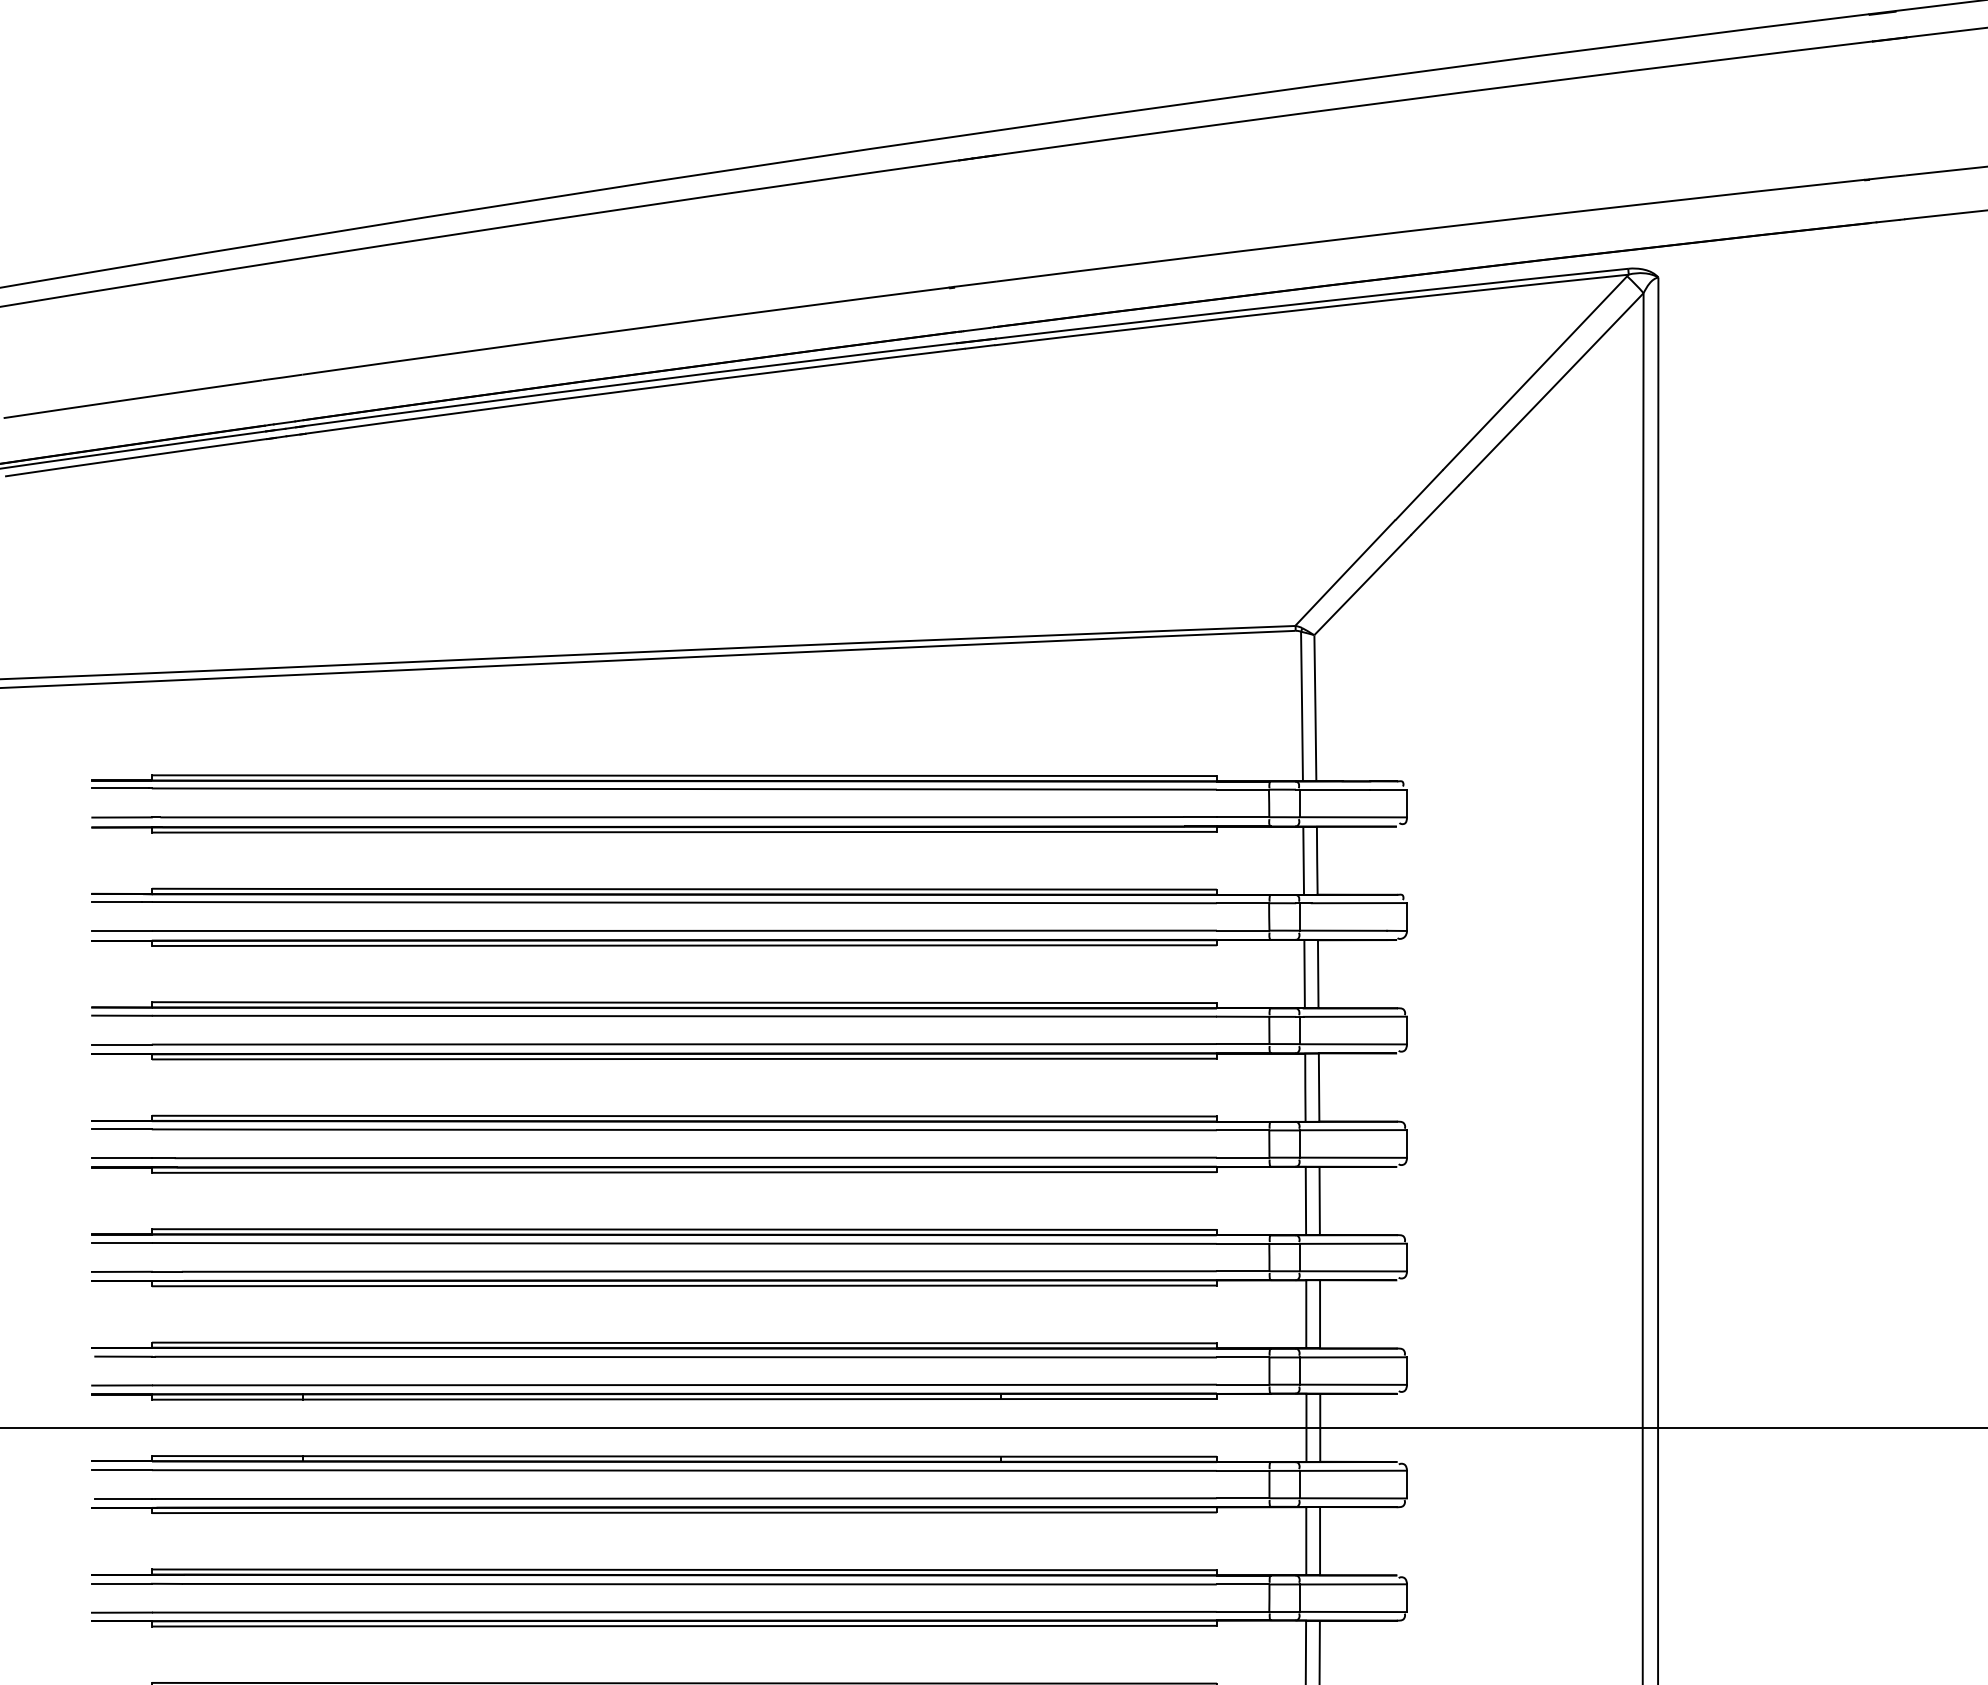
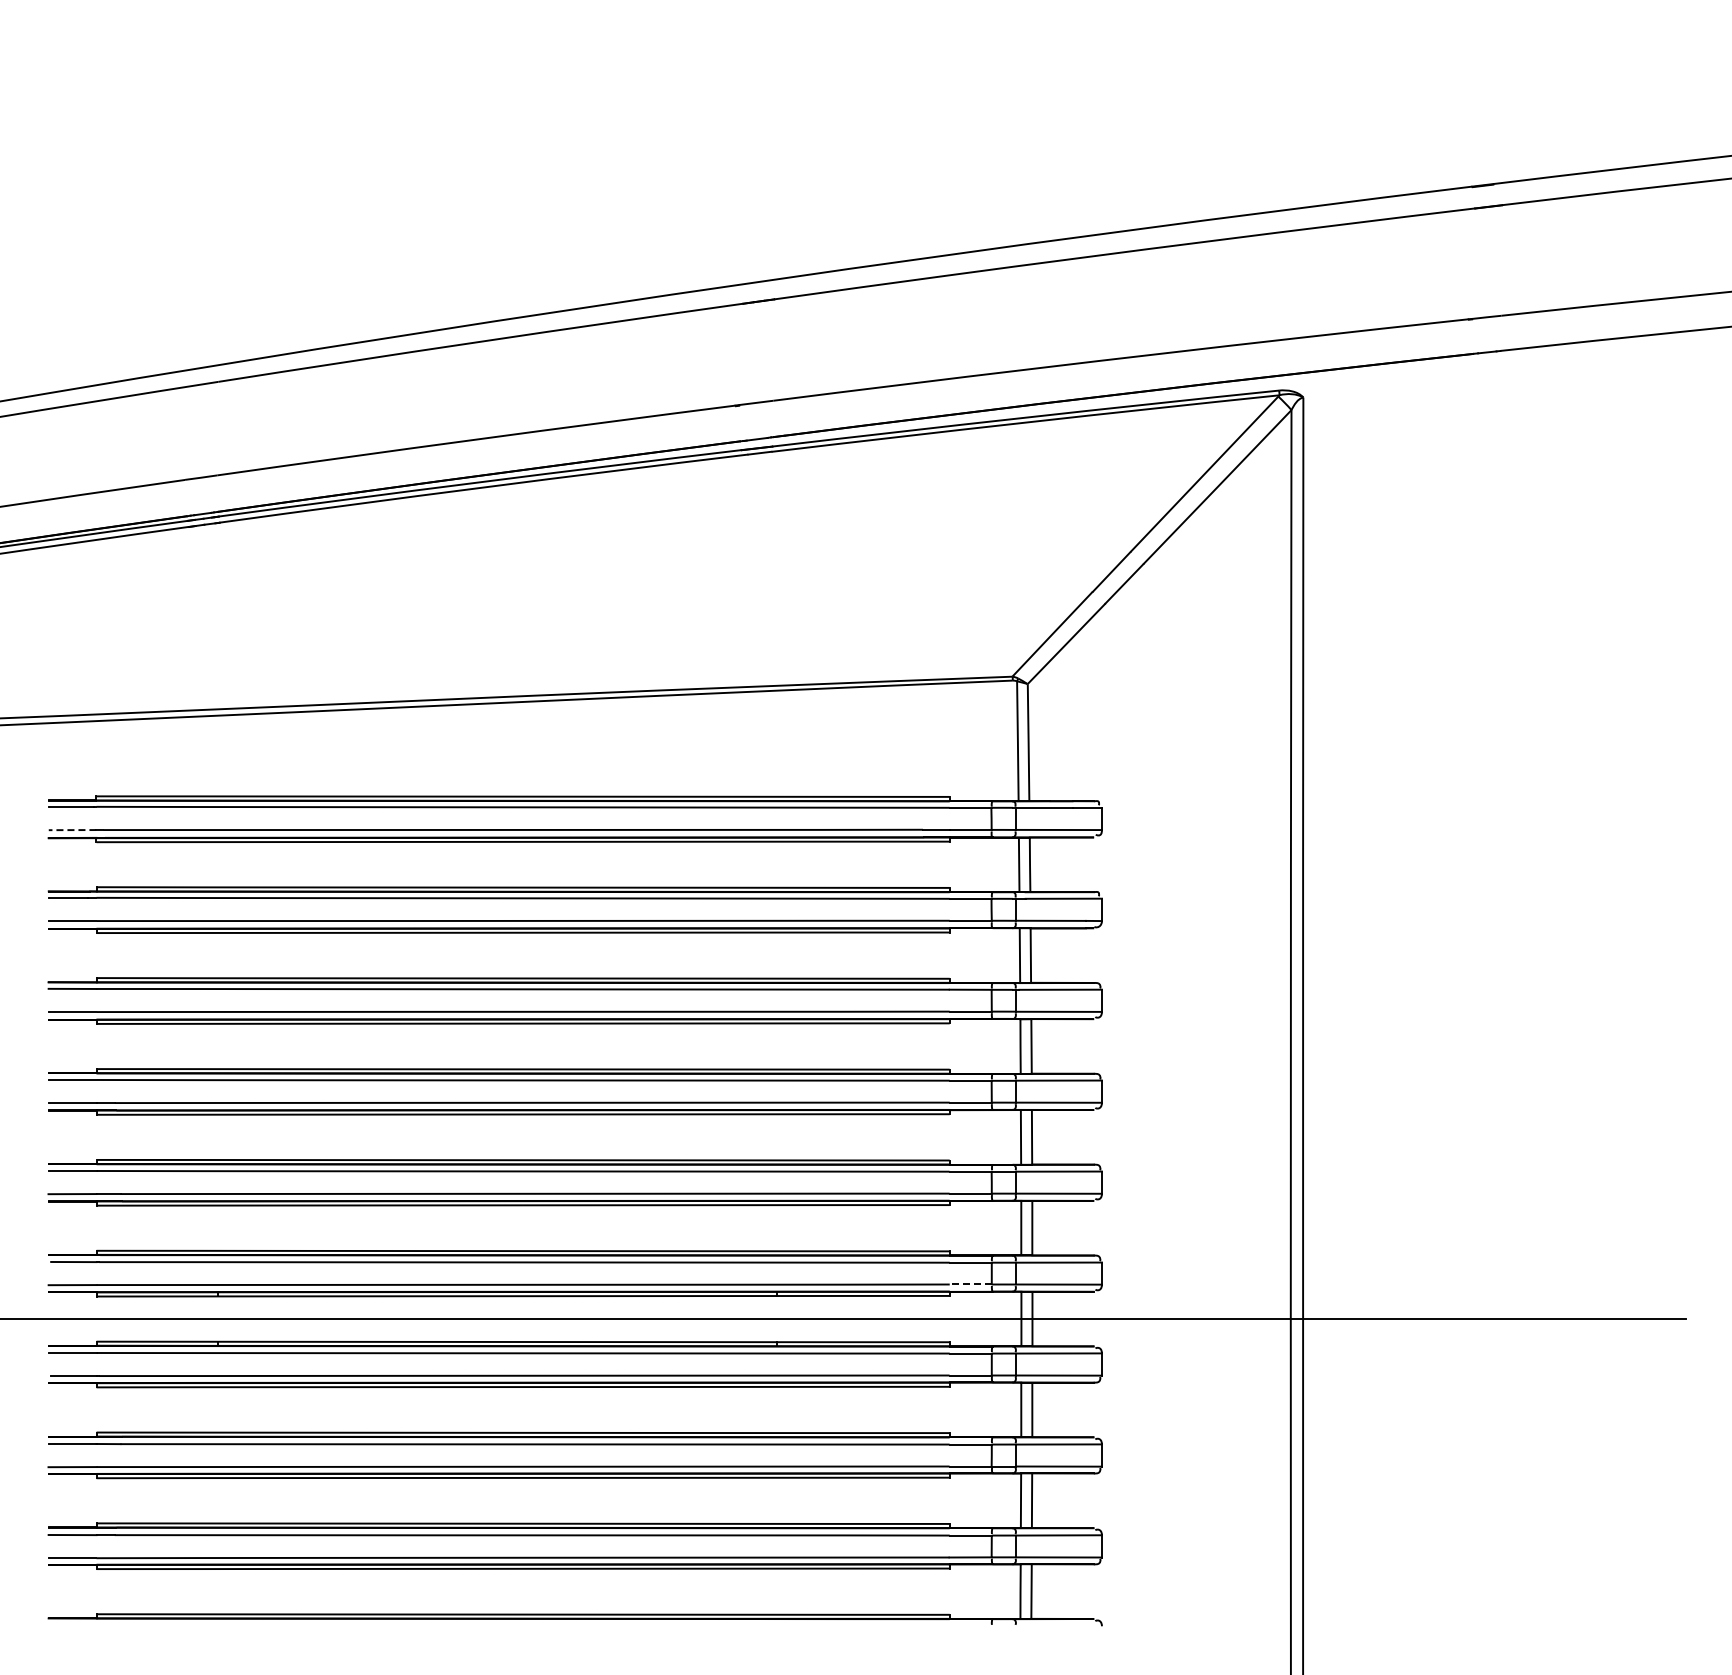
line: (121, 817) -> (72, 830), solid -> dashed
line: (1242, 1384) -> (970, 1284), solid -> dashed

